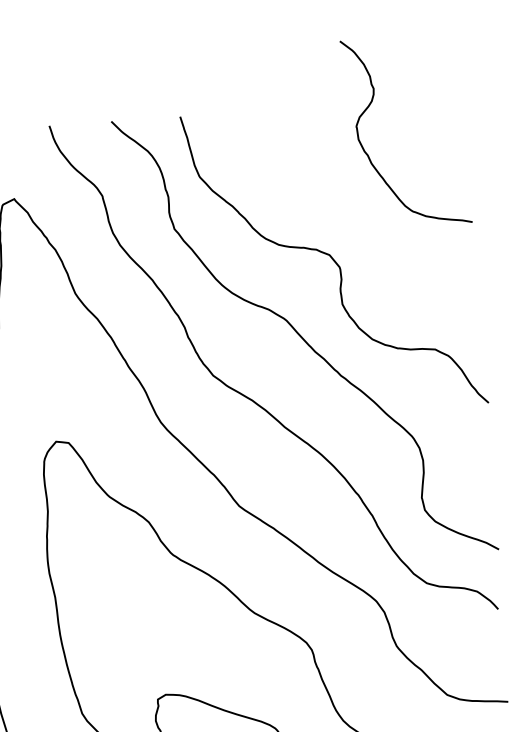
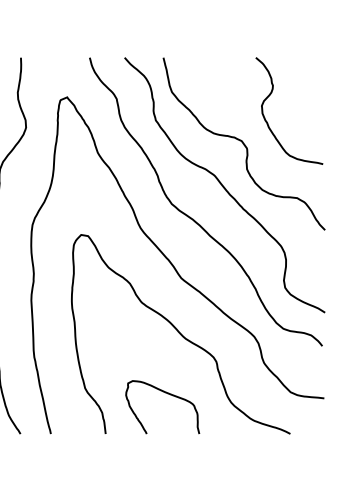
curve: (372, 104) -> (271, 94), moved

